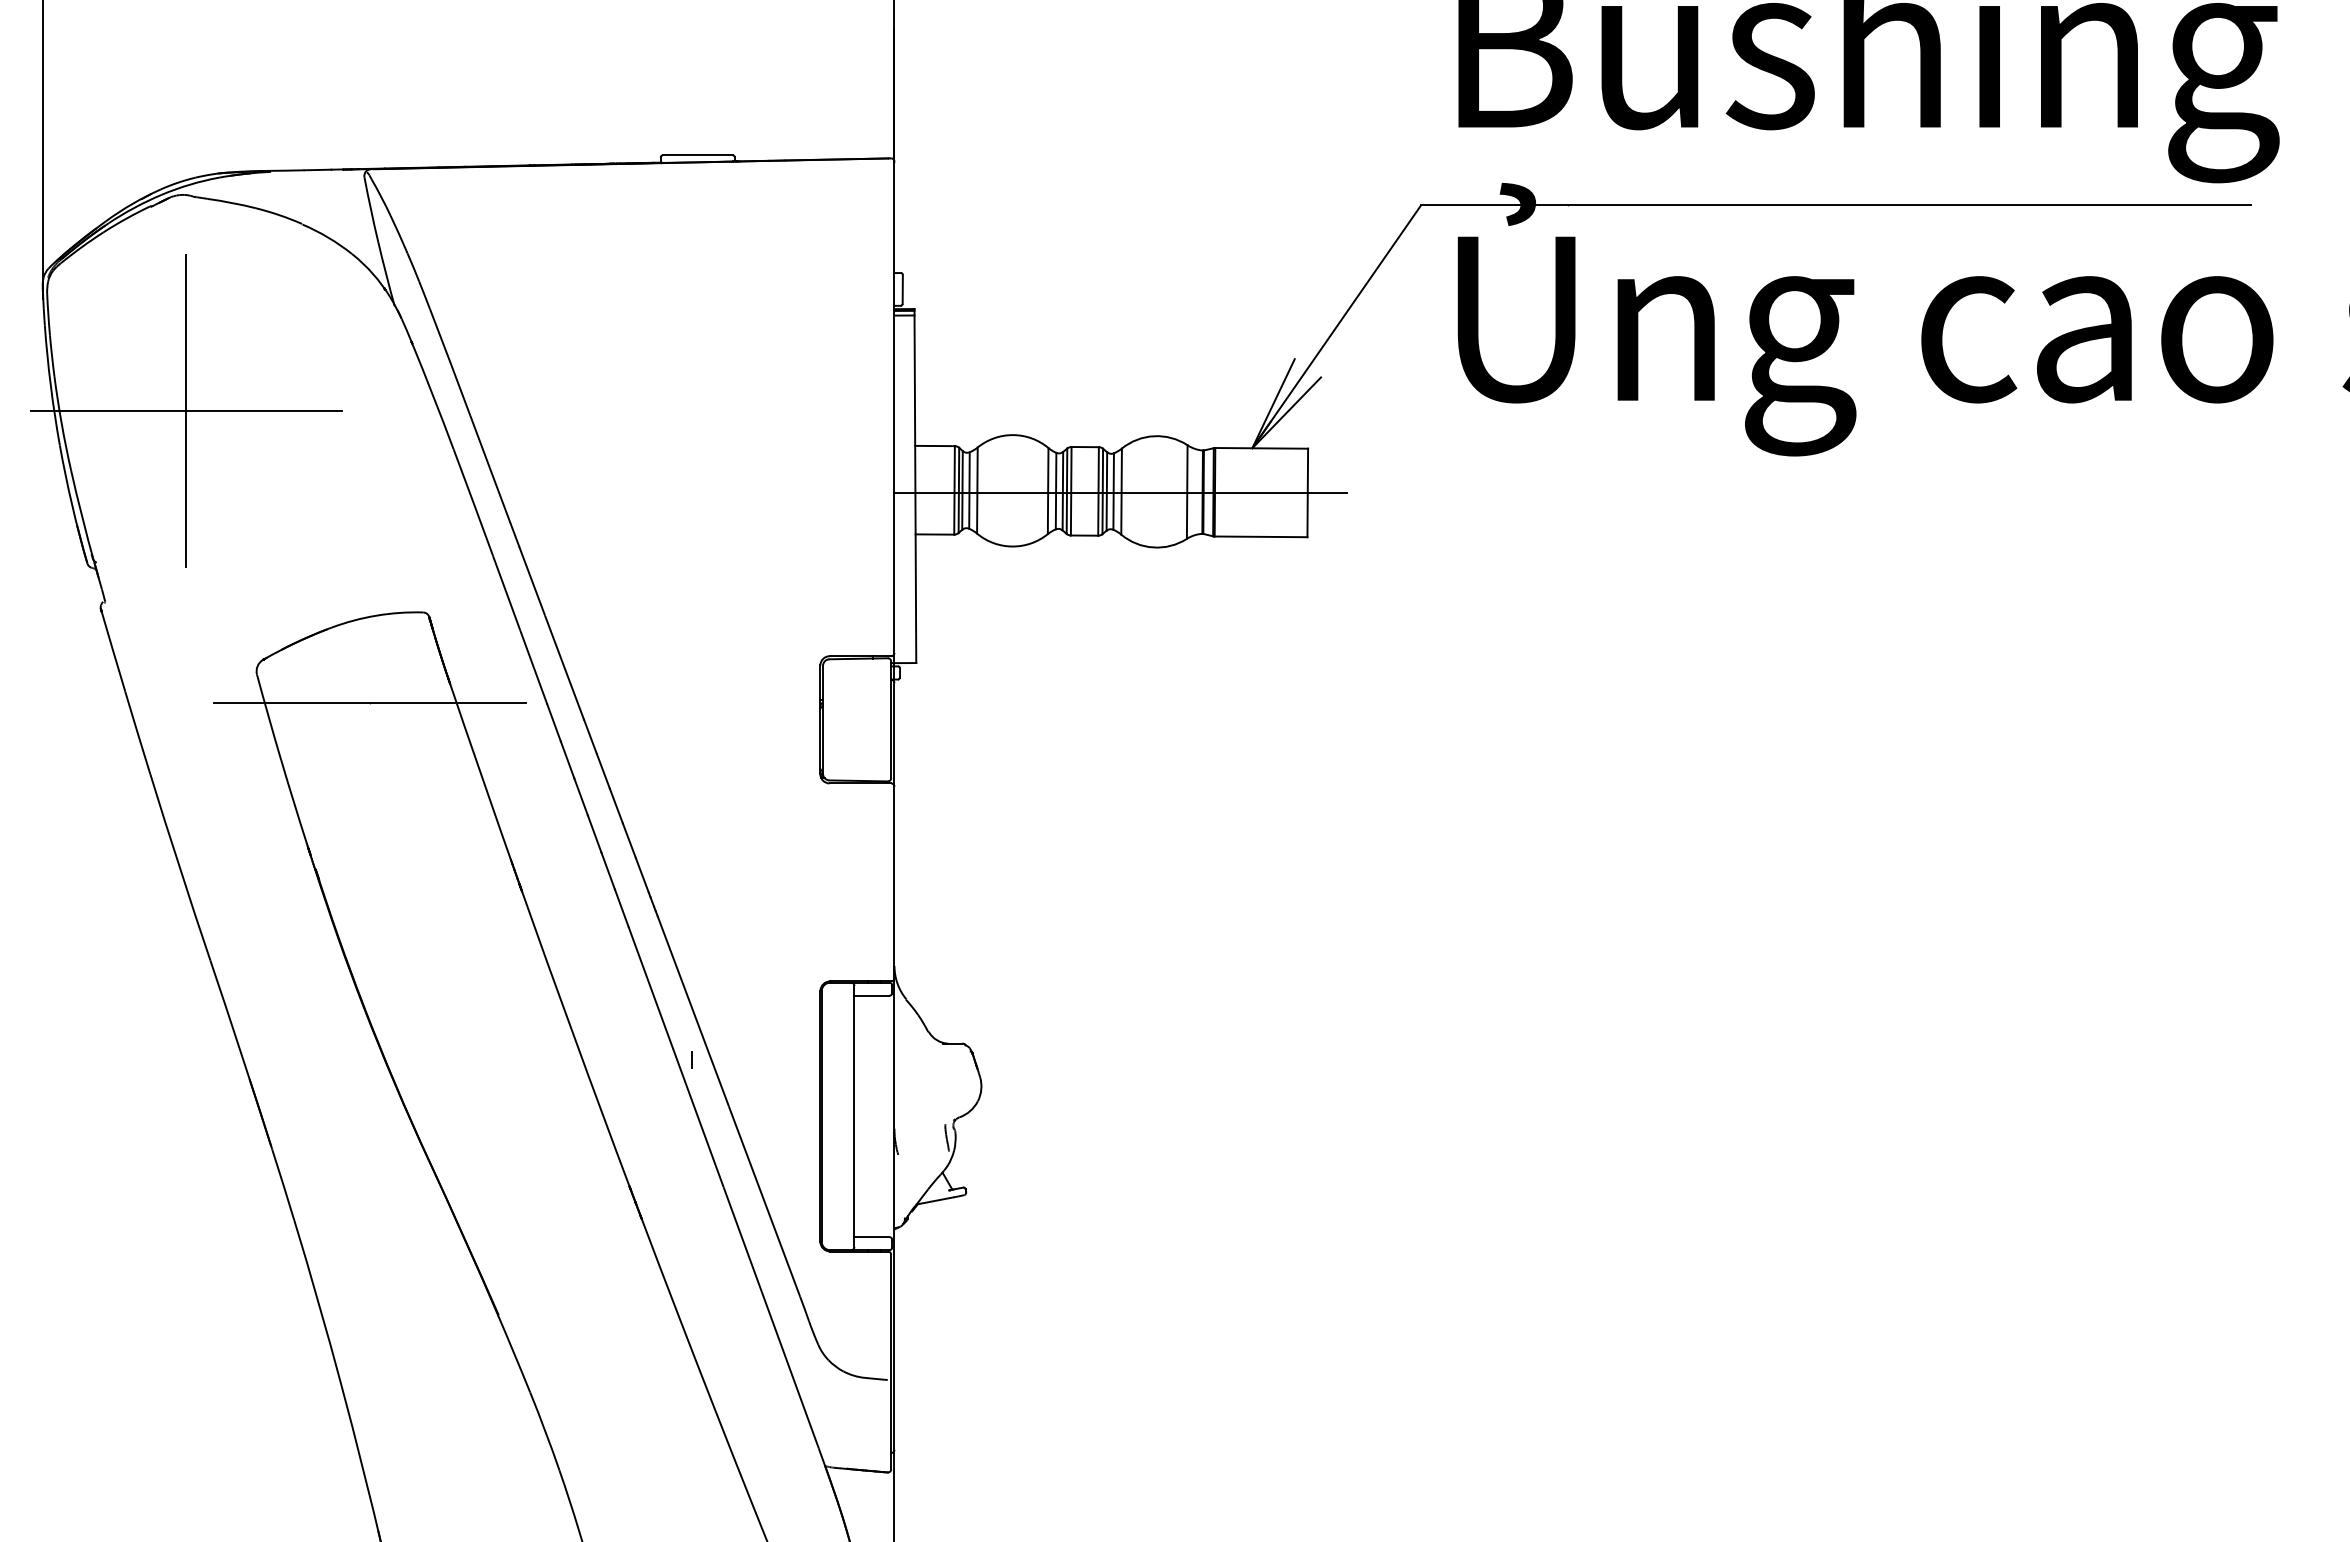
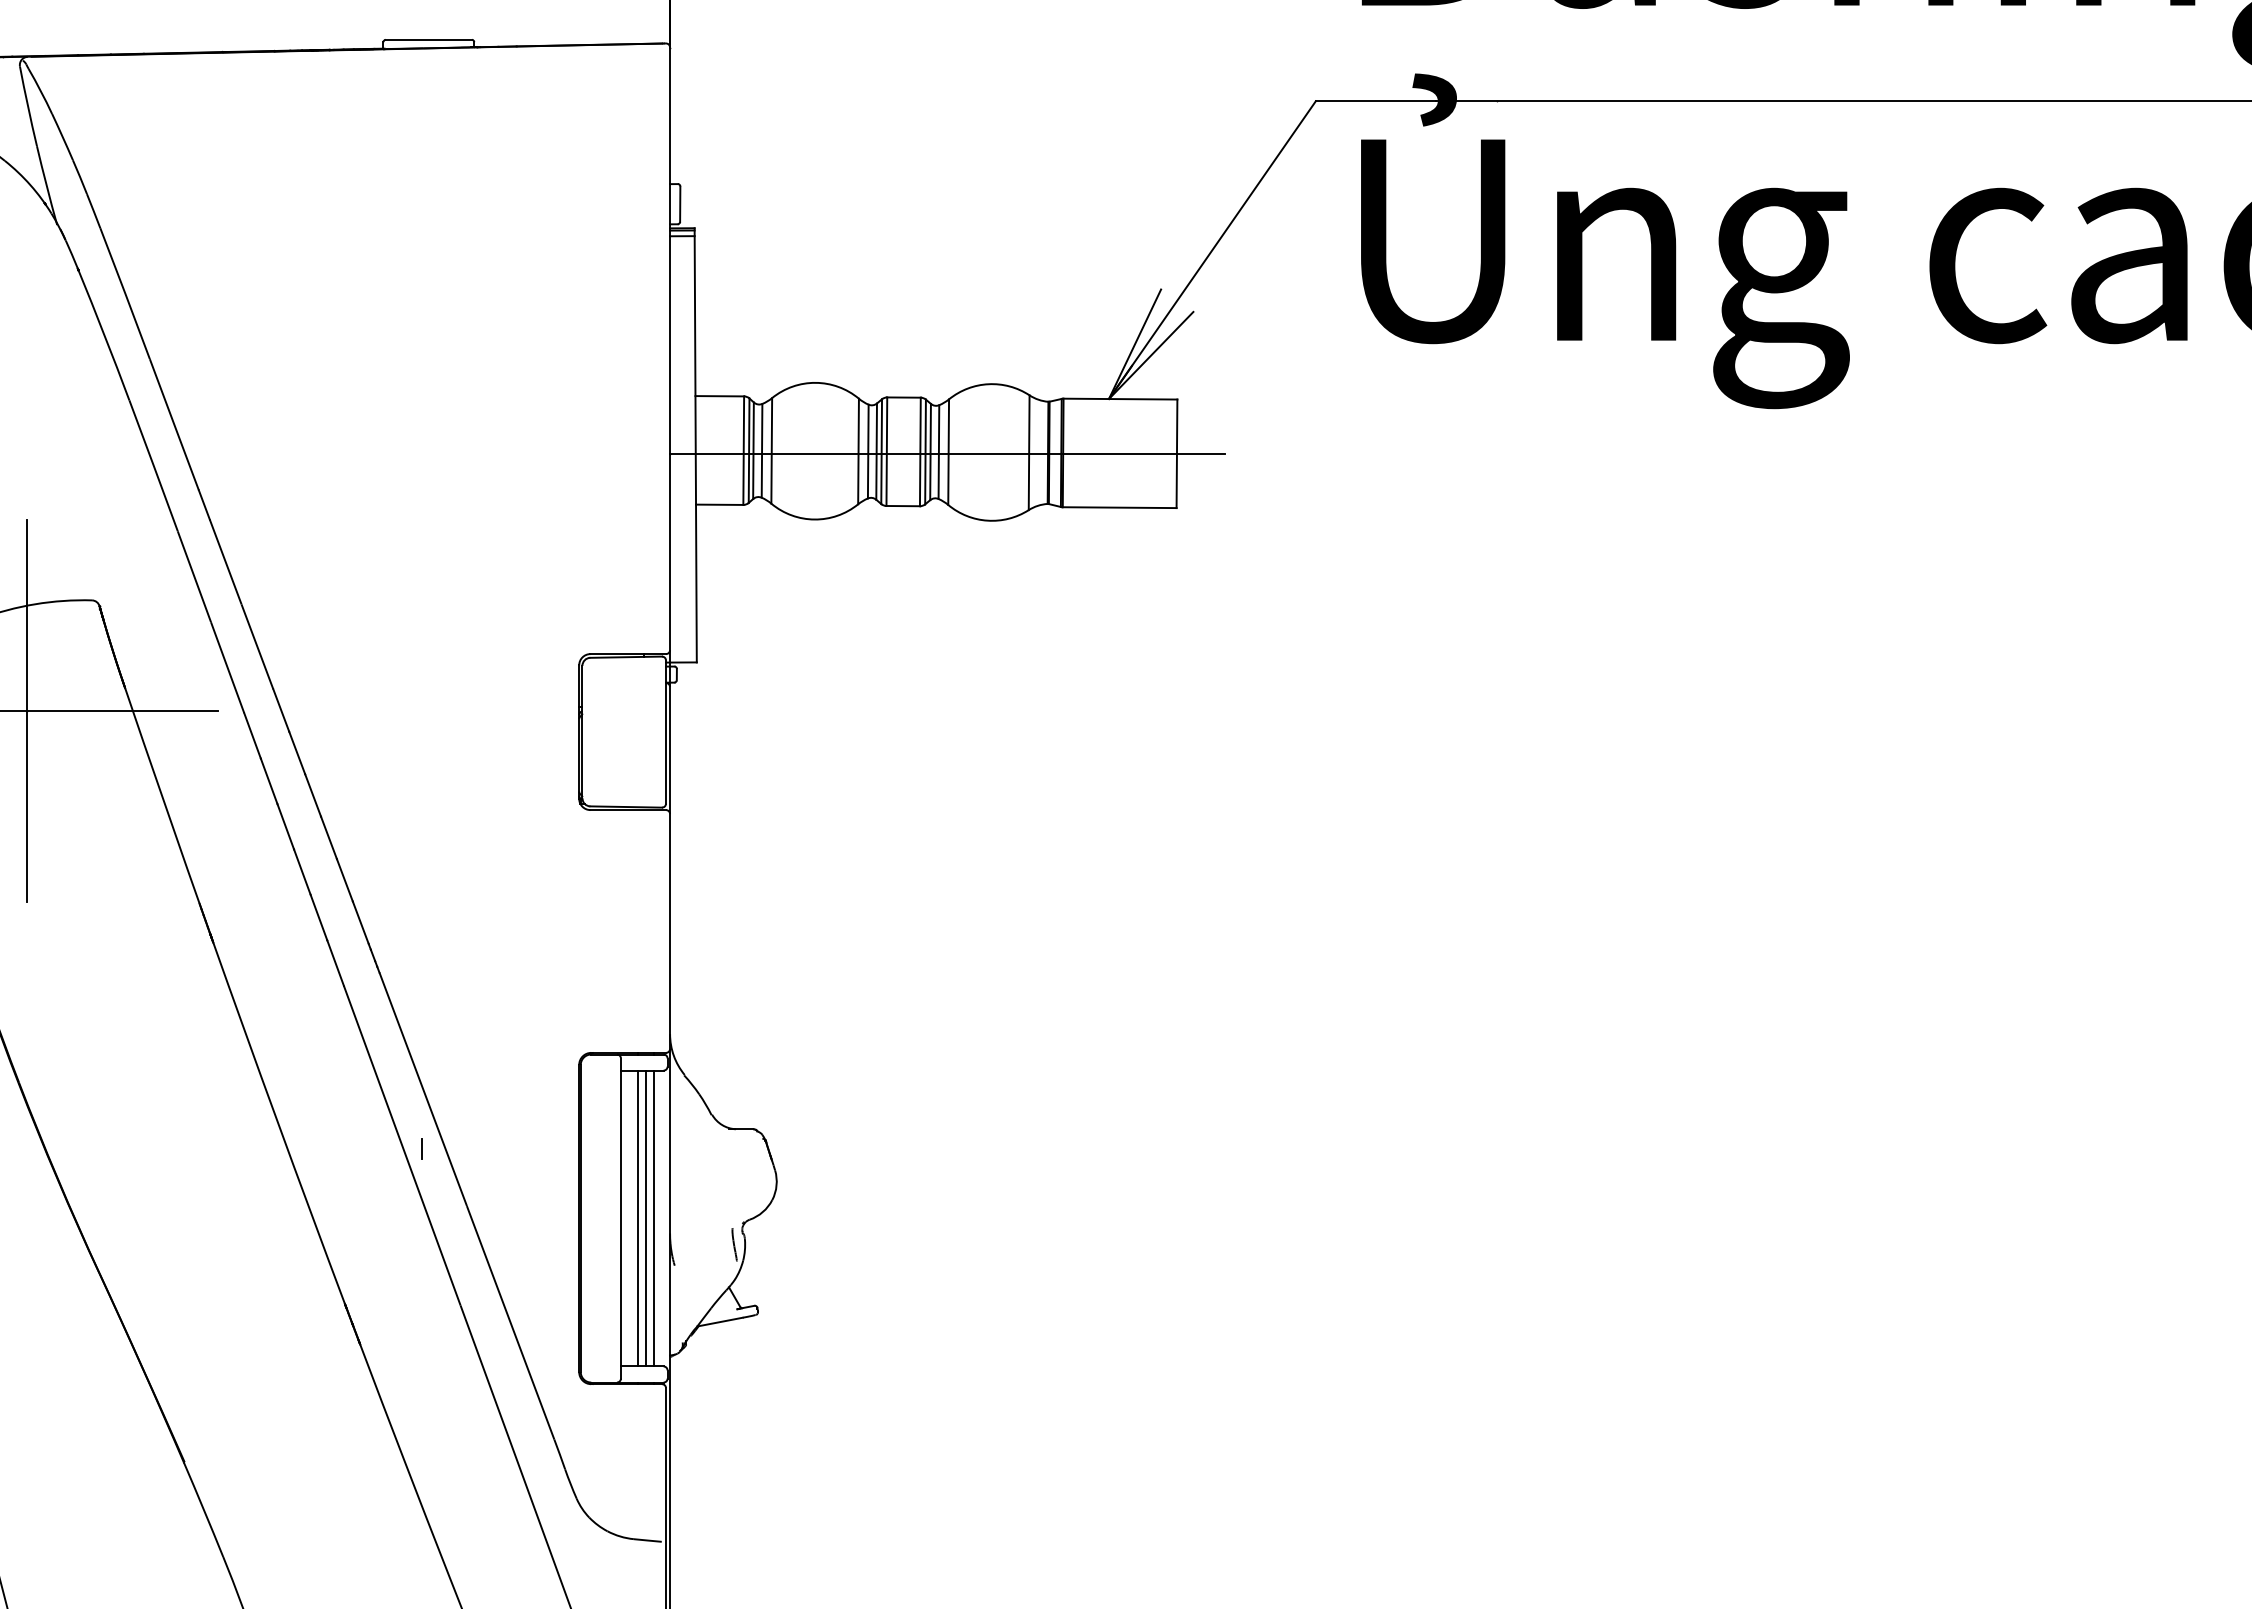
line: (370, 702) -> (27, 710), added
line: (868, 1116) -> (638, 1218), added
line: (875, 1116) -> (646, 1218), added
line: (881, 1116) -> (654, 1218), added

